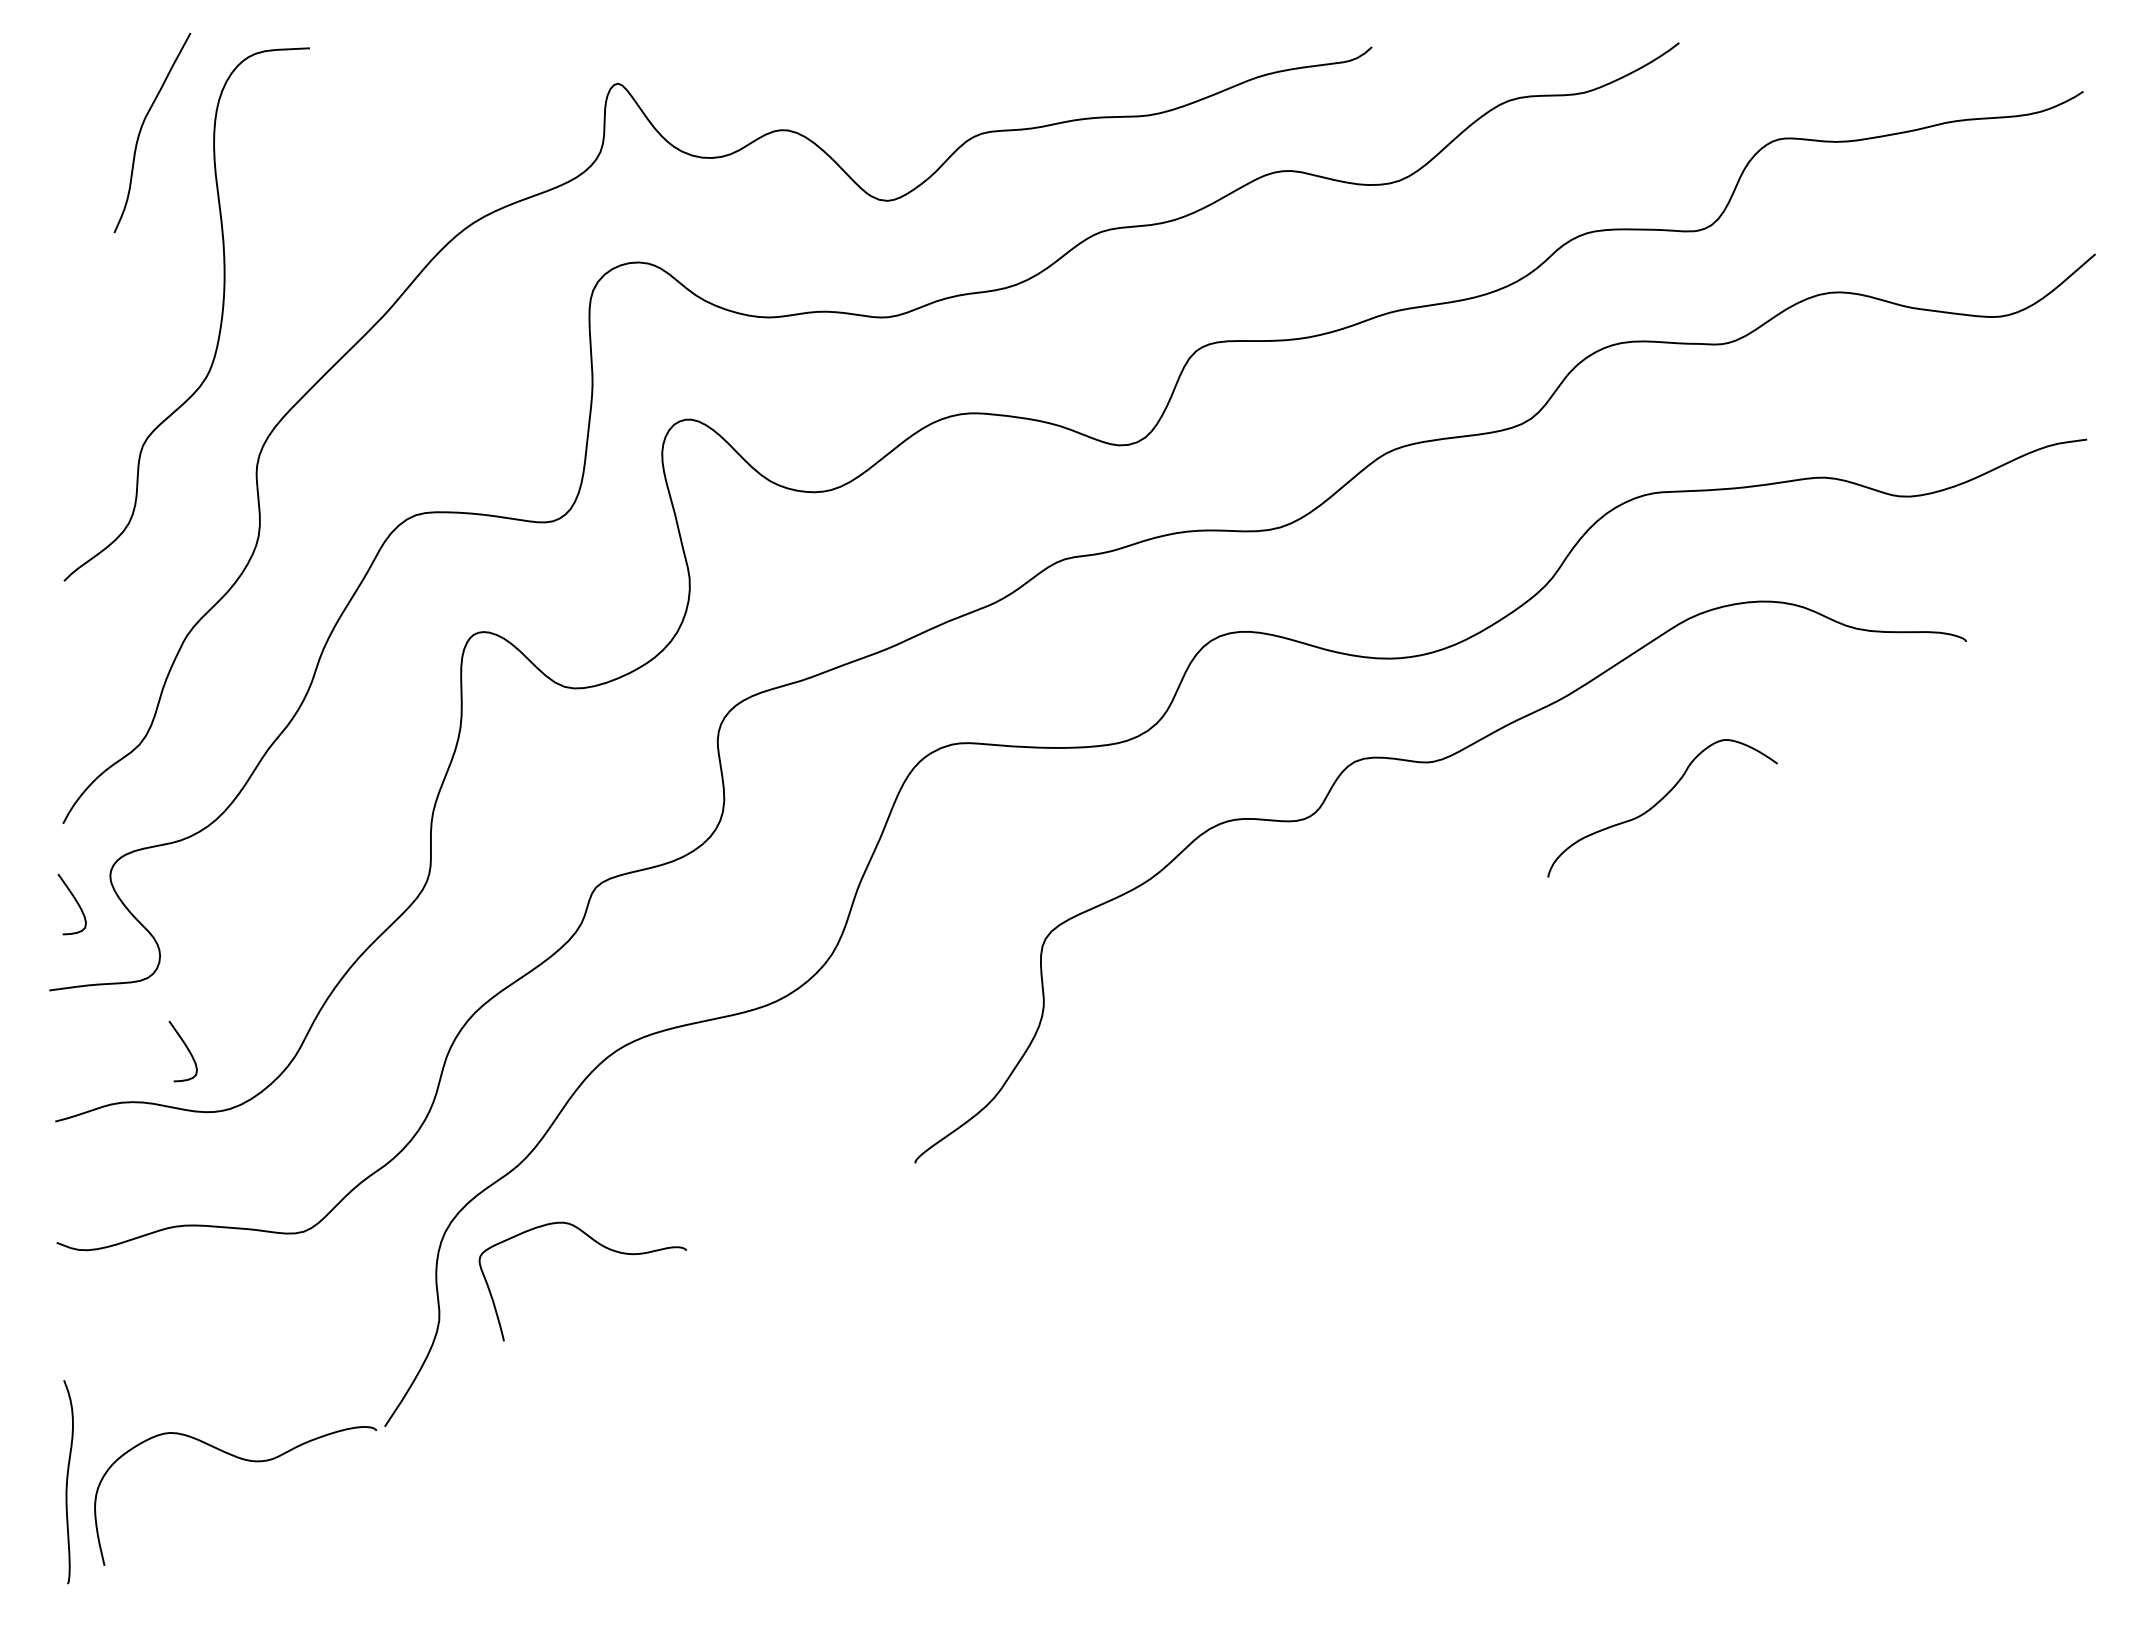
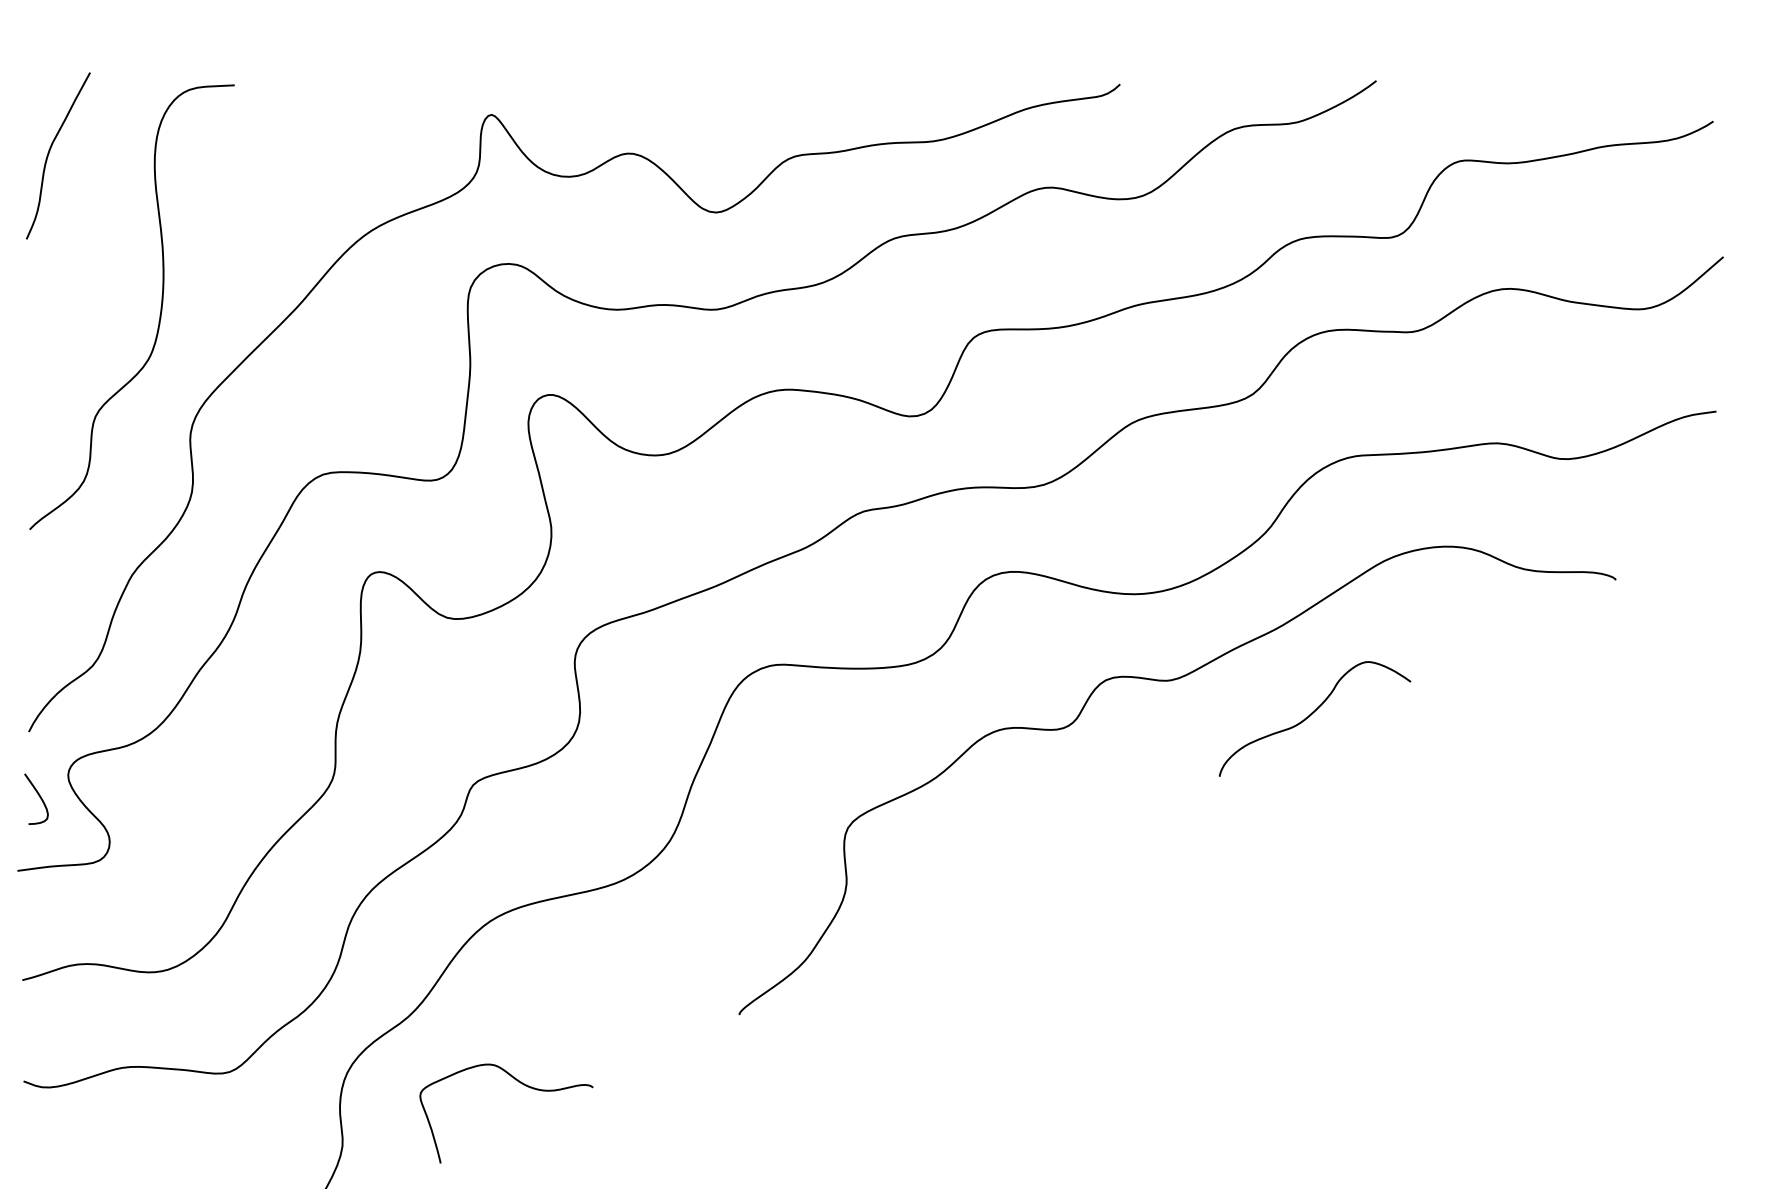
curve: (142, 128) -> (50, 152), moved
curve: (1658, 803) -> (1311, 715), moved
curve: (186, 1048) -> (131, 919), removed
curve: (601, 1246) -> (521, 1084), moved

